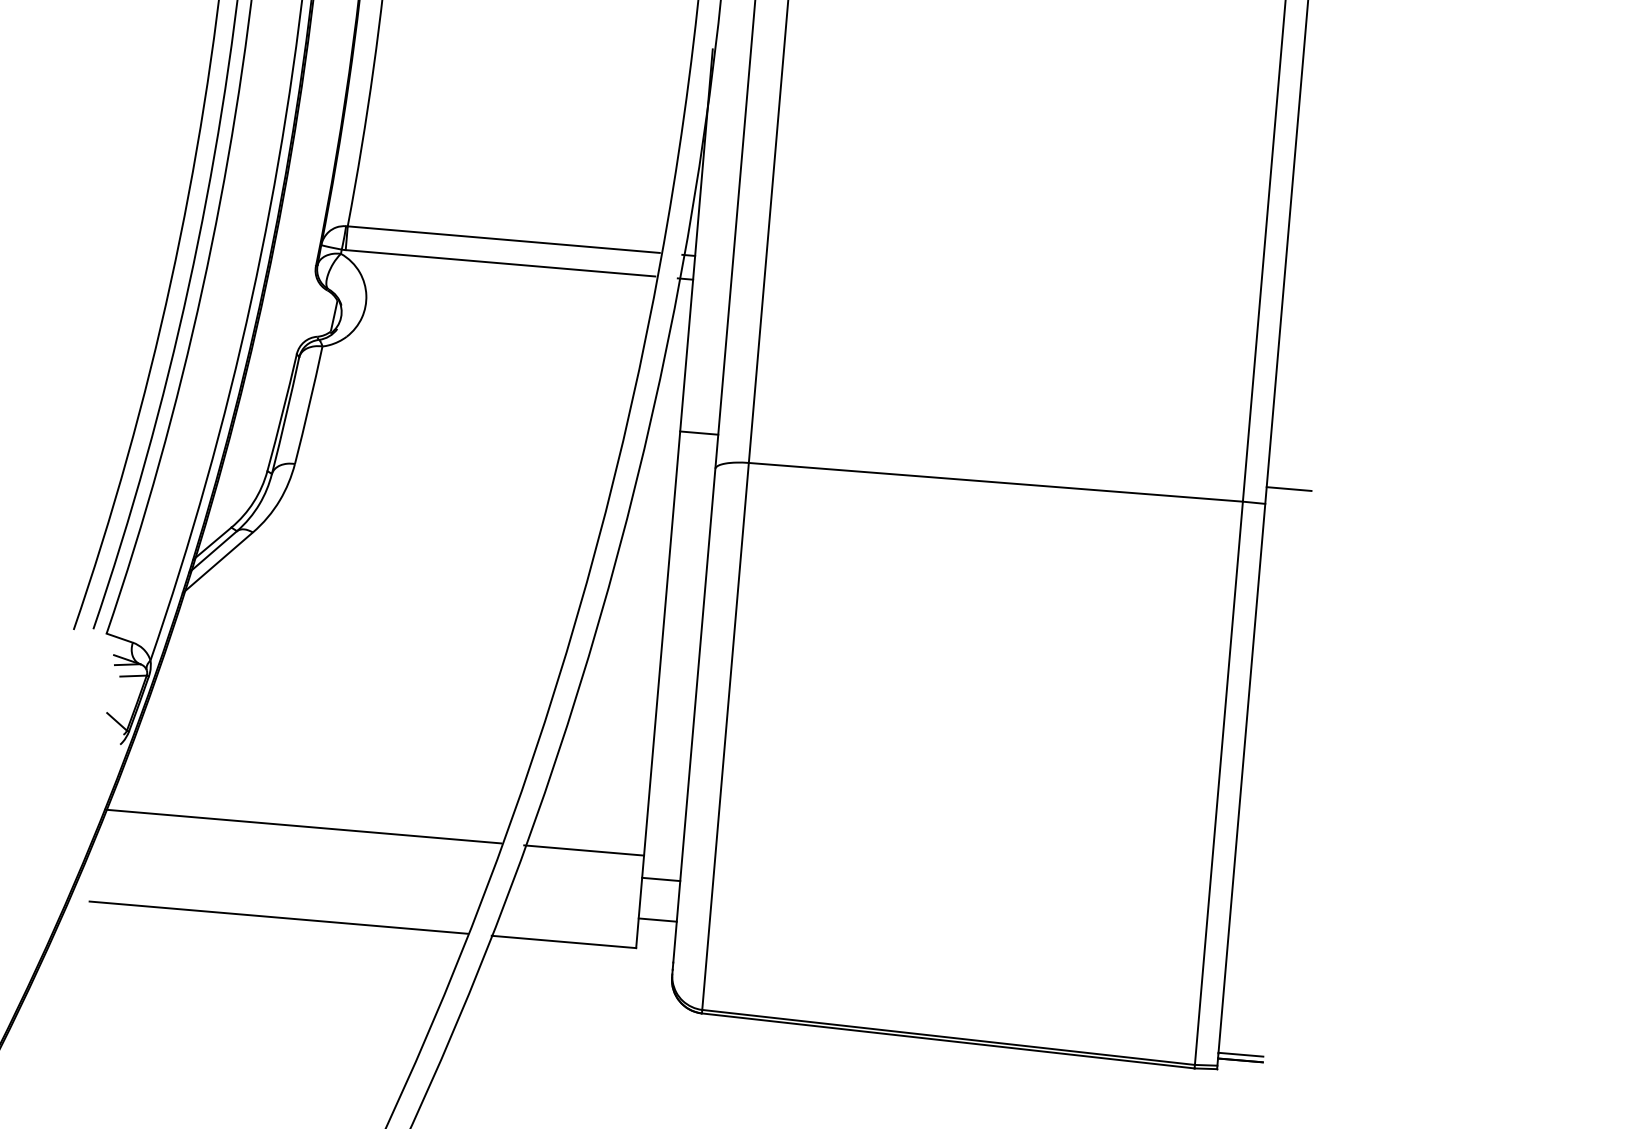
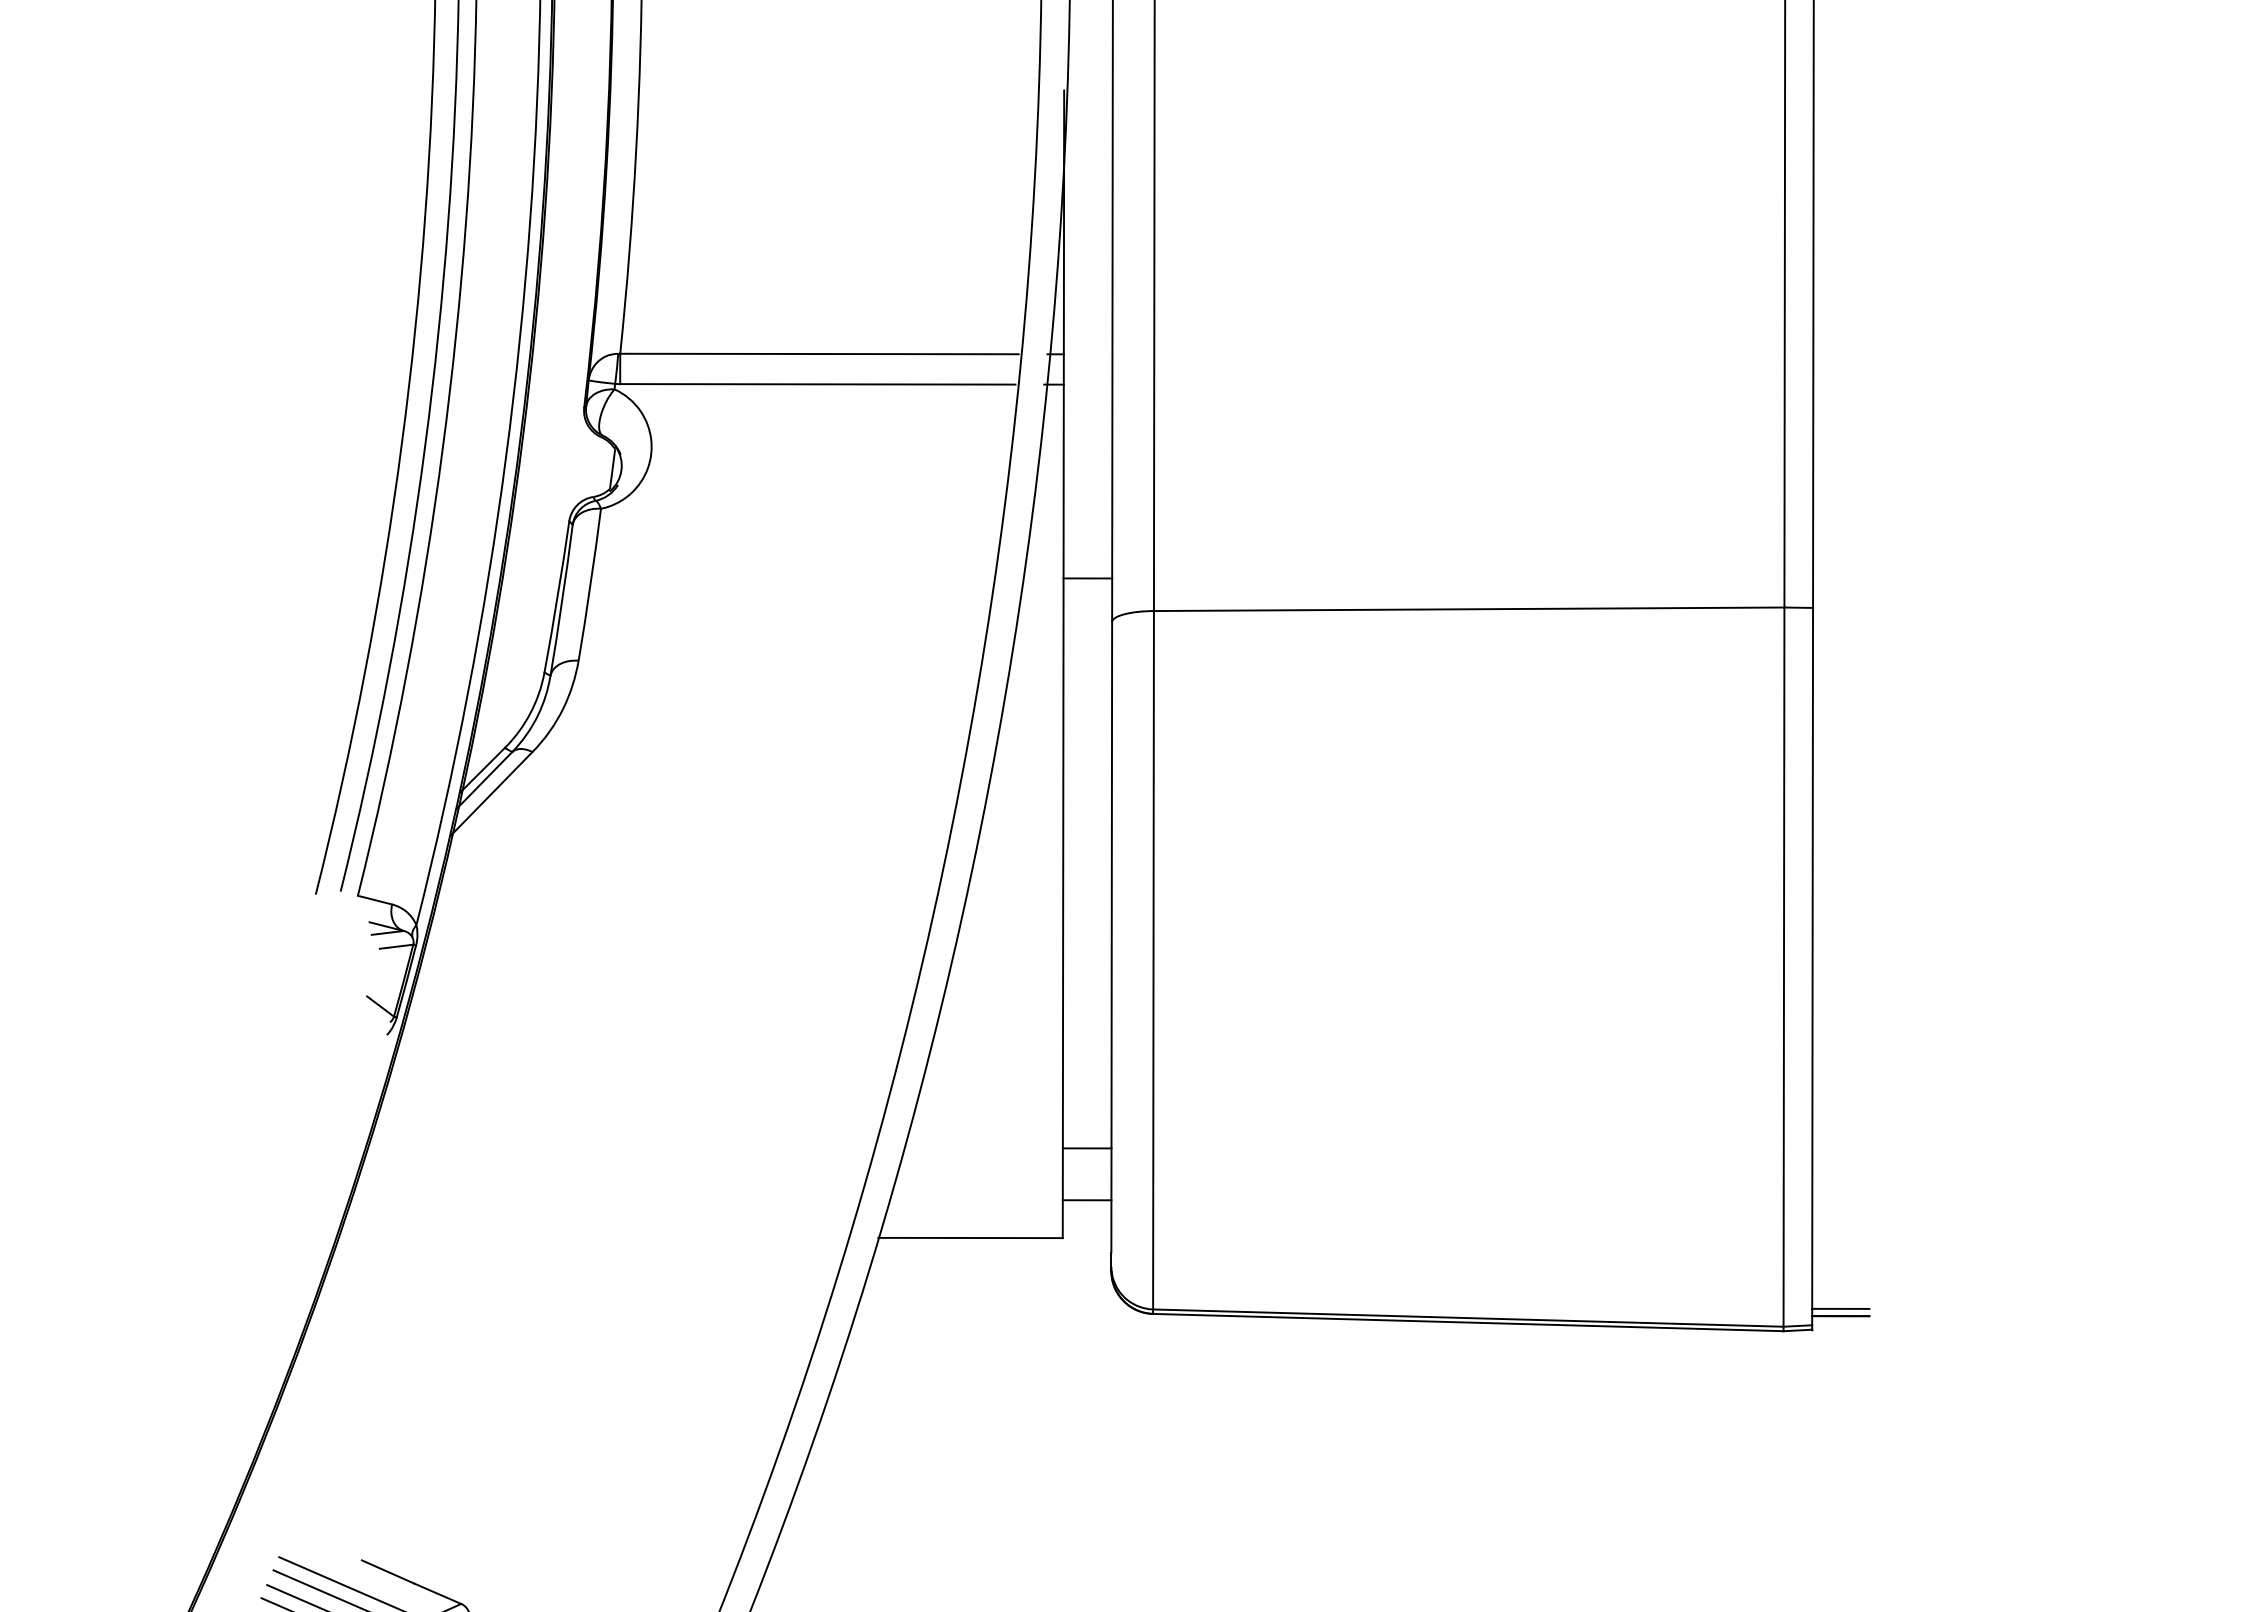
line: (1288, 488) -> (1841, 586), removed
line: (303, 826) -> (627, 1119), removed
line: (583, 850) -> (985, 1119), removed
line: (278, 917) -> (606, 1237), removed

